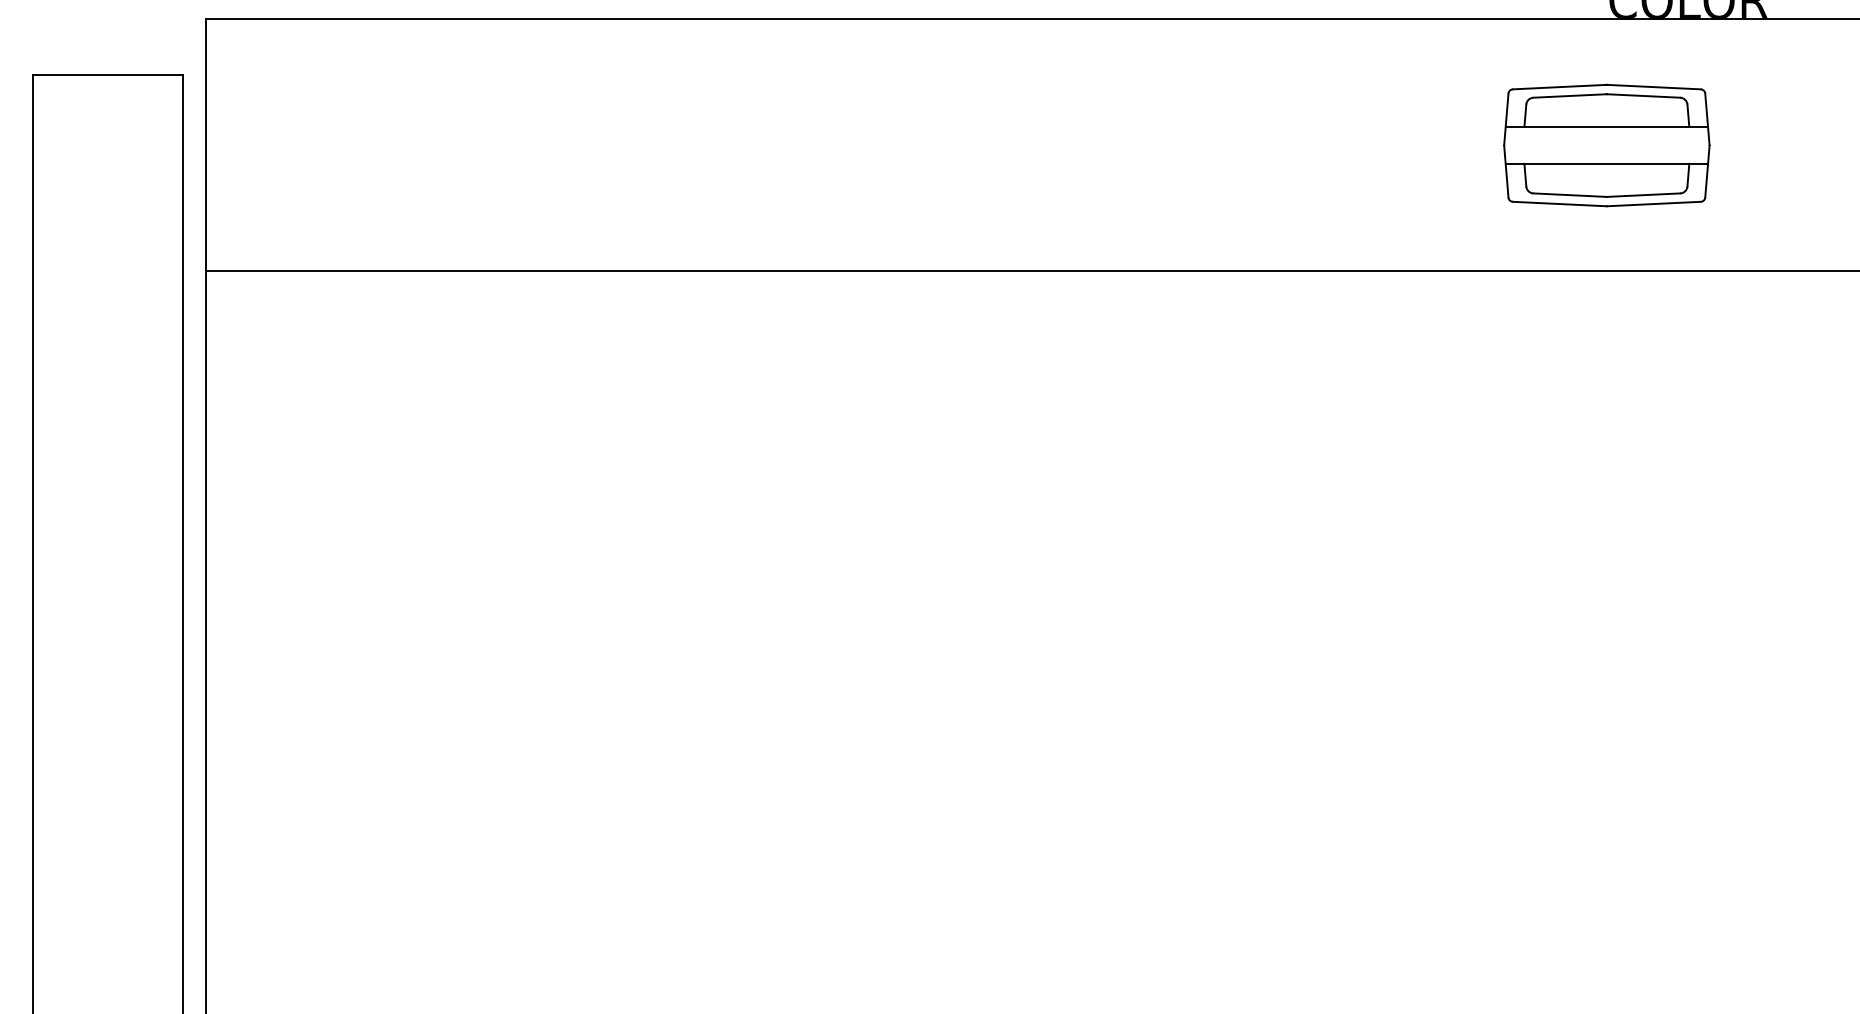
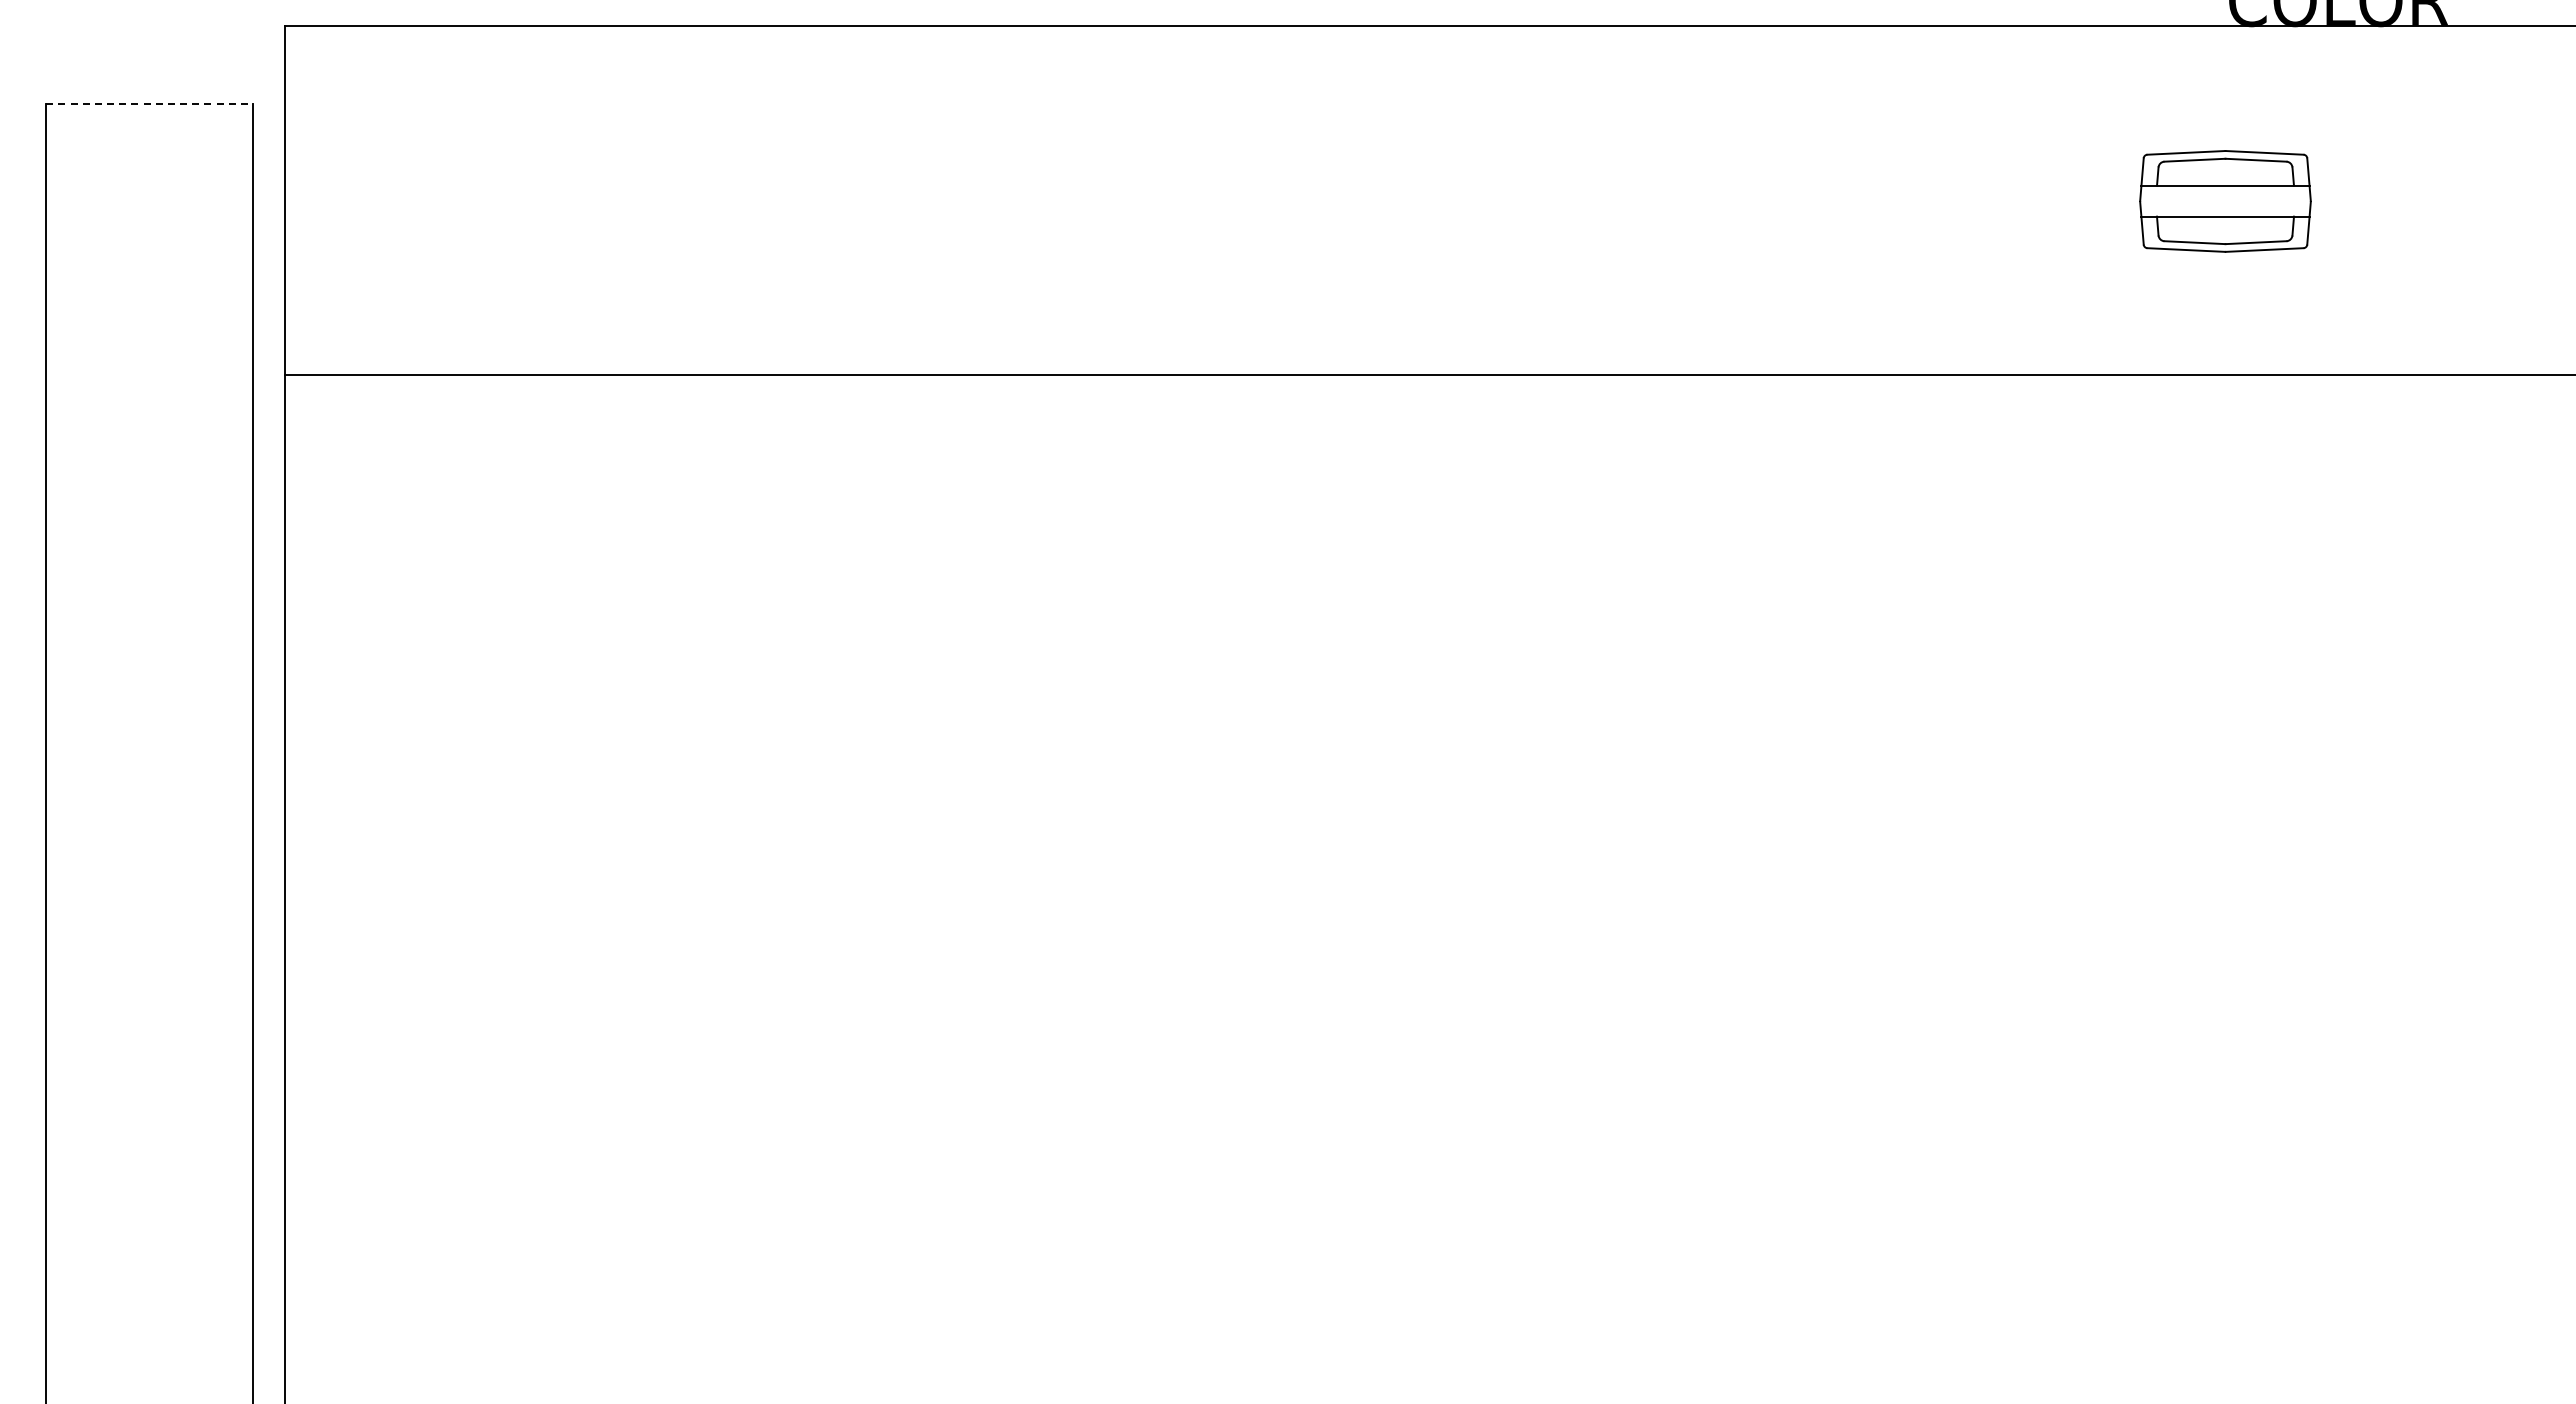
line: (108, 74) -> (150, 103), solid -> dashed
part: (1606, 145) -> (2225, 201), size x0.6

